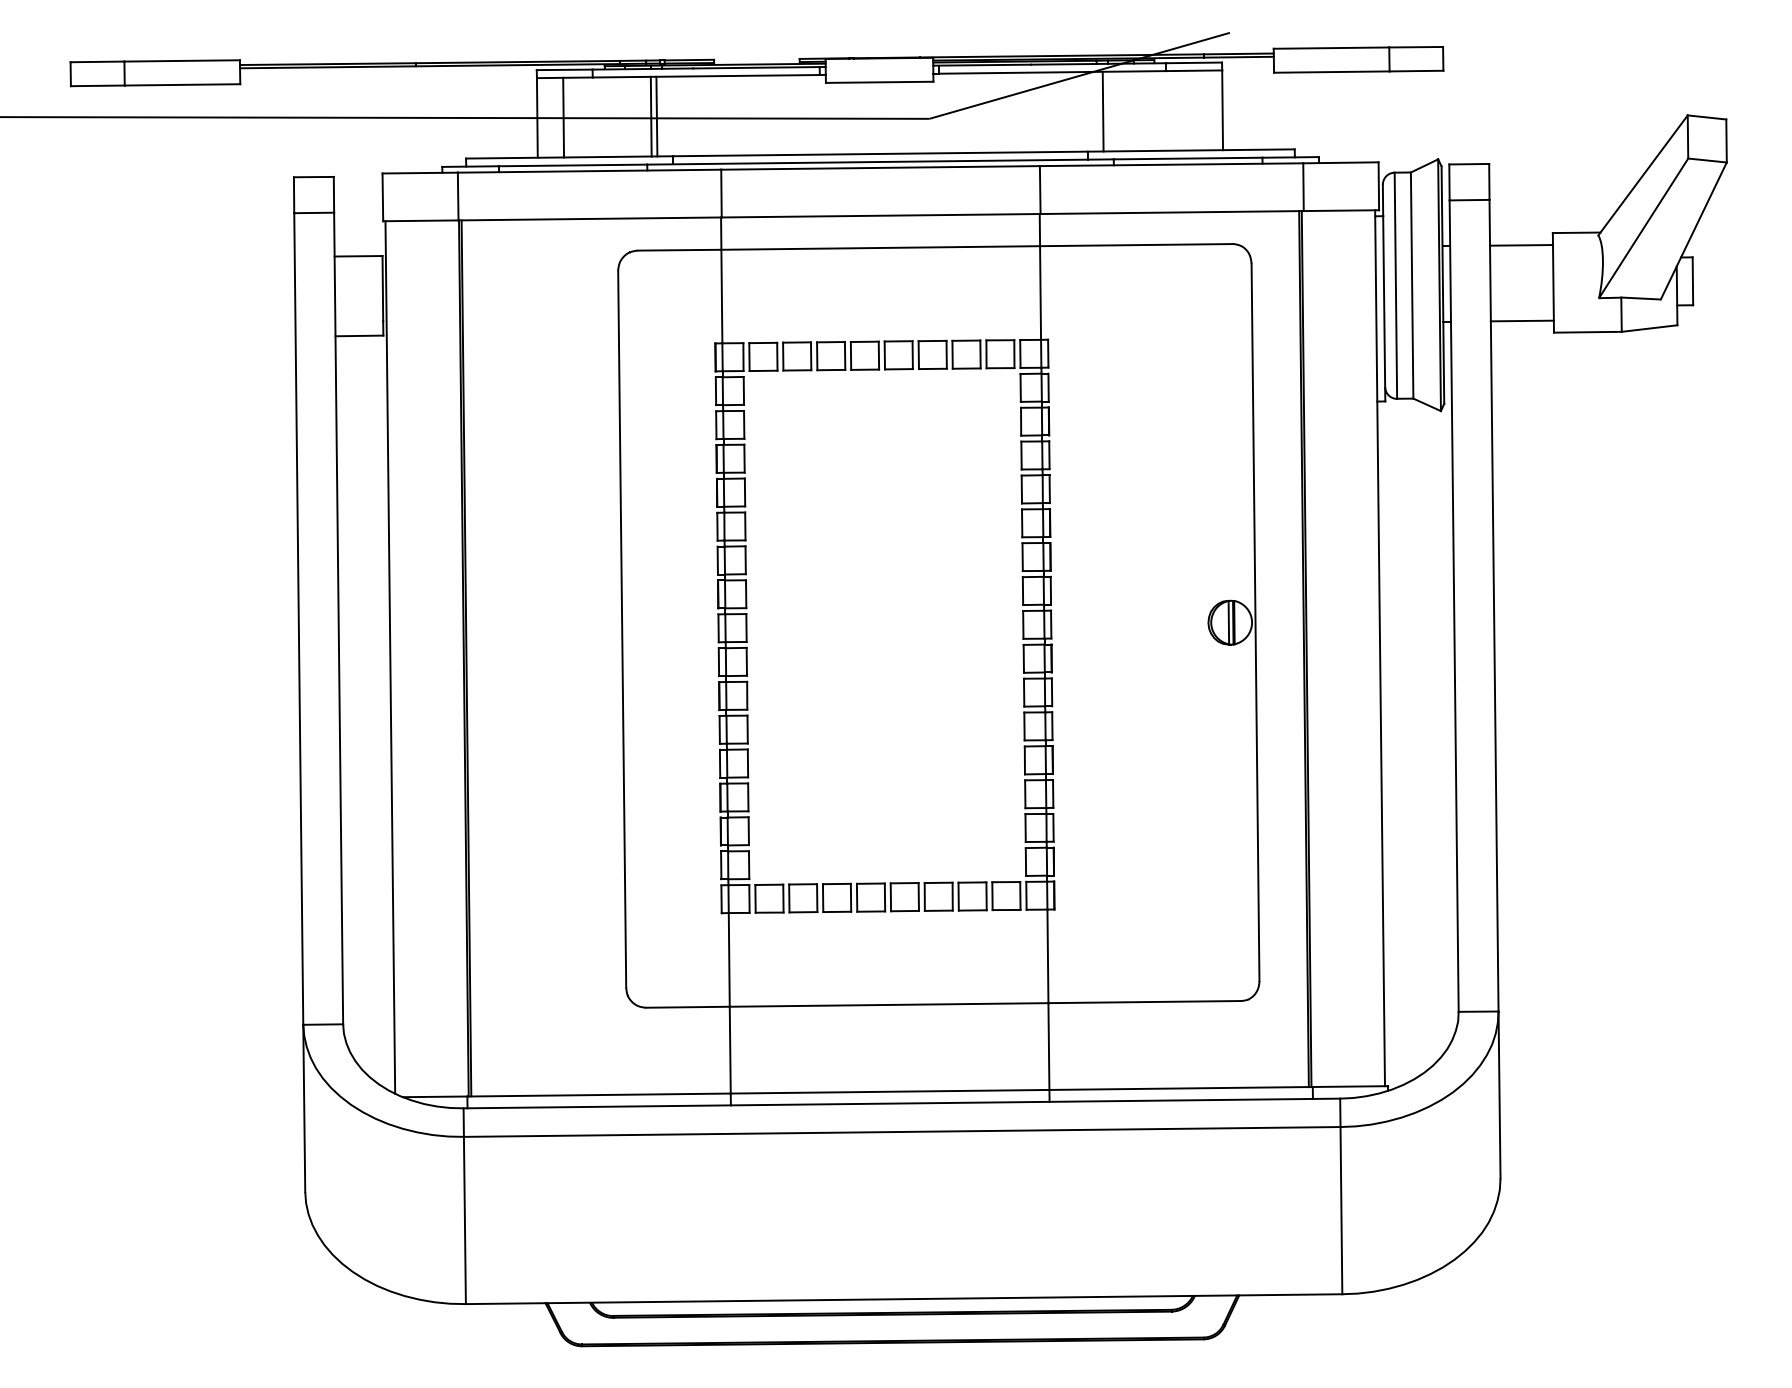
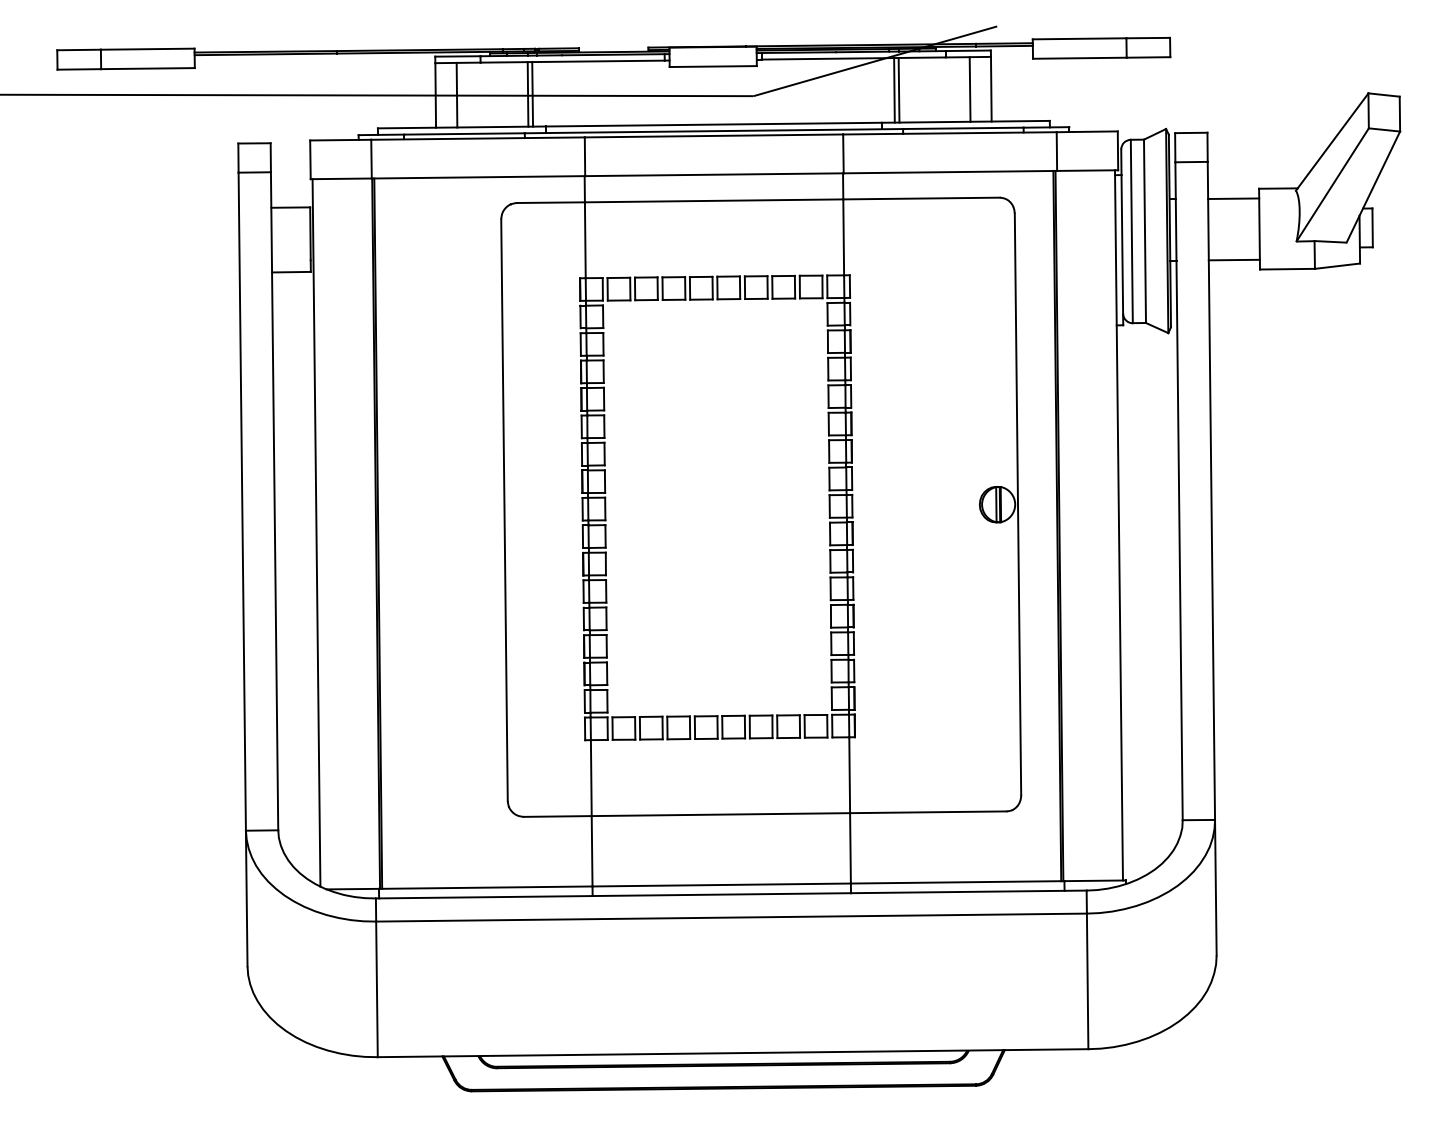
line: (1195, 110) -> (969, 89), added
line: (1108, 111) -> (898, 90), added

